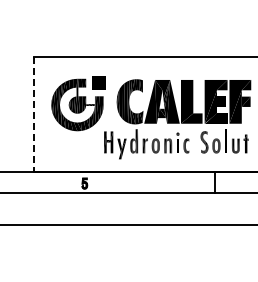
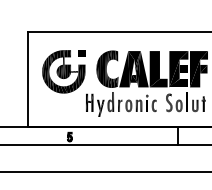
part: (99, 83) -> (82, 54), size x0.62
line: (34, 114) -> (28, 79), dashed -> solid

